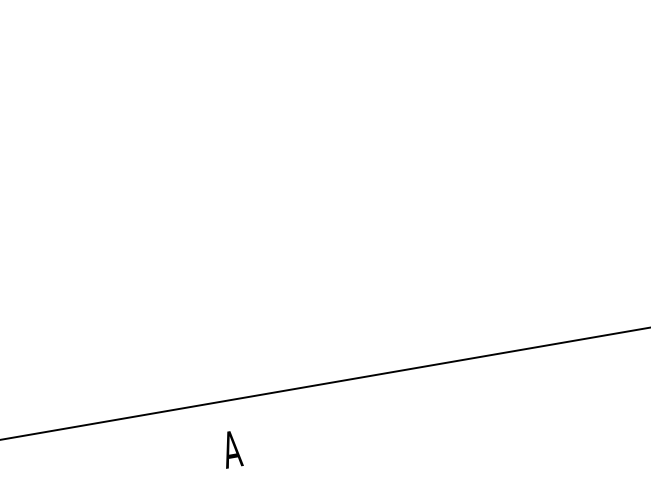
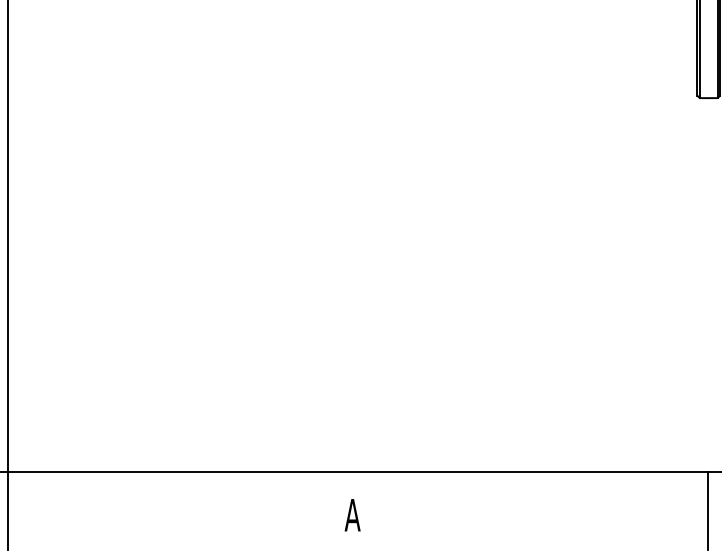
line: (626, 375) -> (708, 510), added

